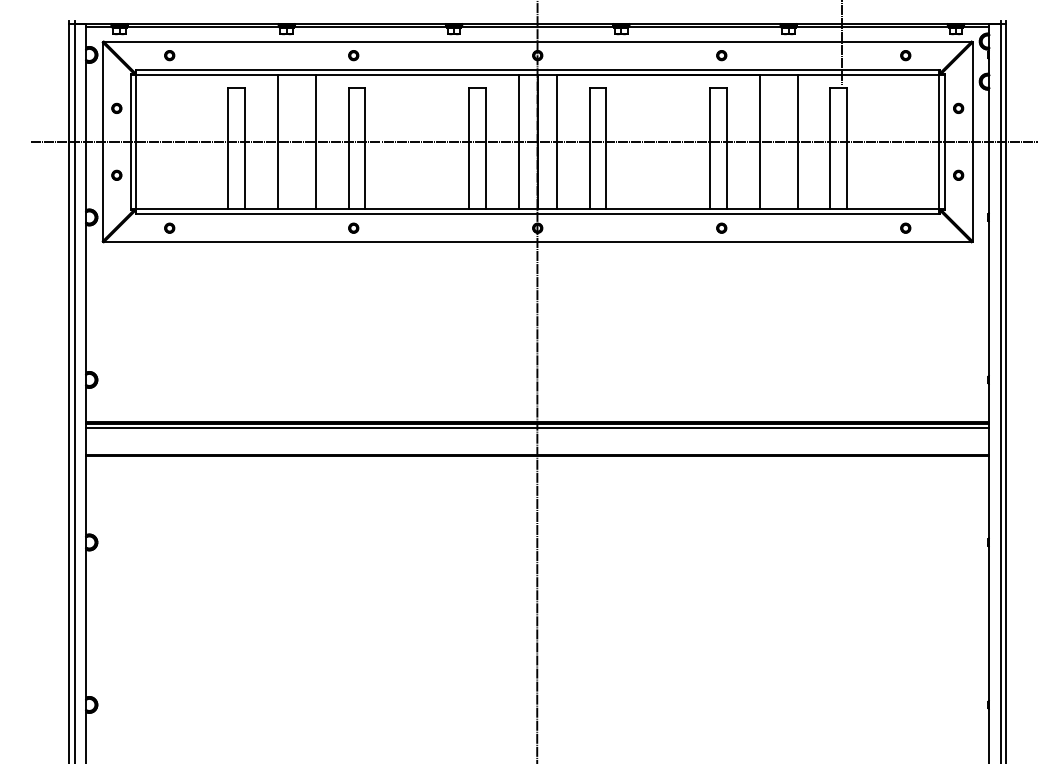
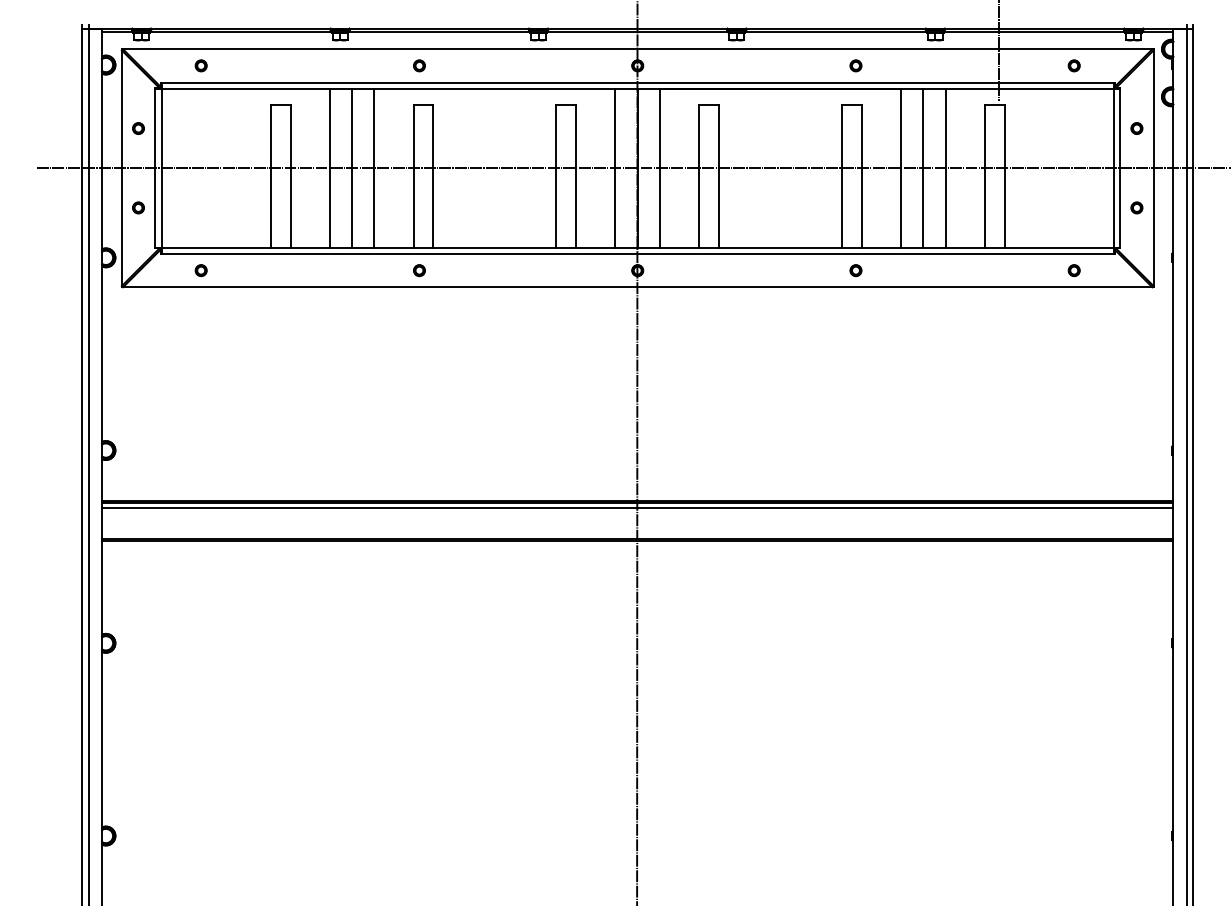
line: (297, 141) -> (352, 167), added
line: (778, 141) -> (923, 167), added

